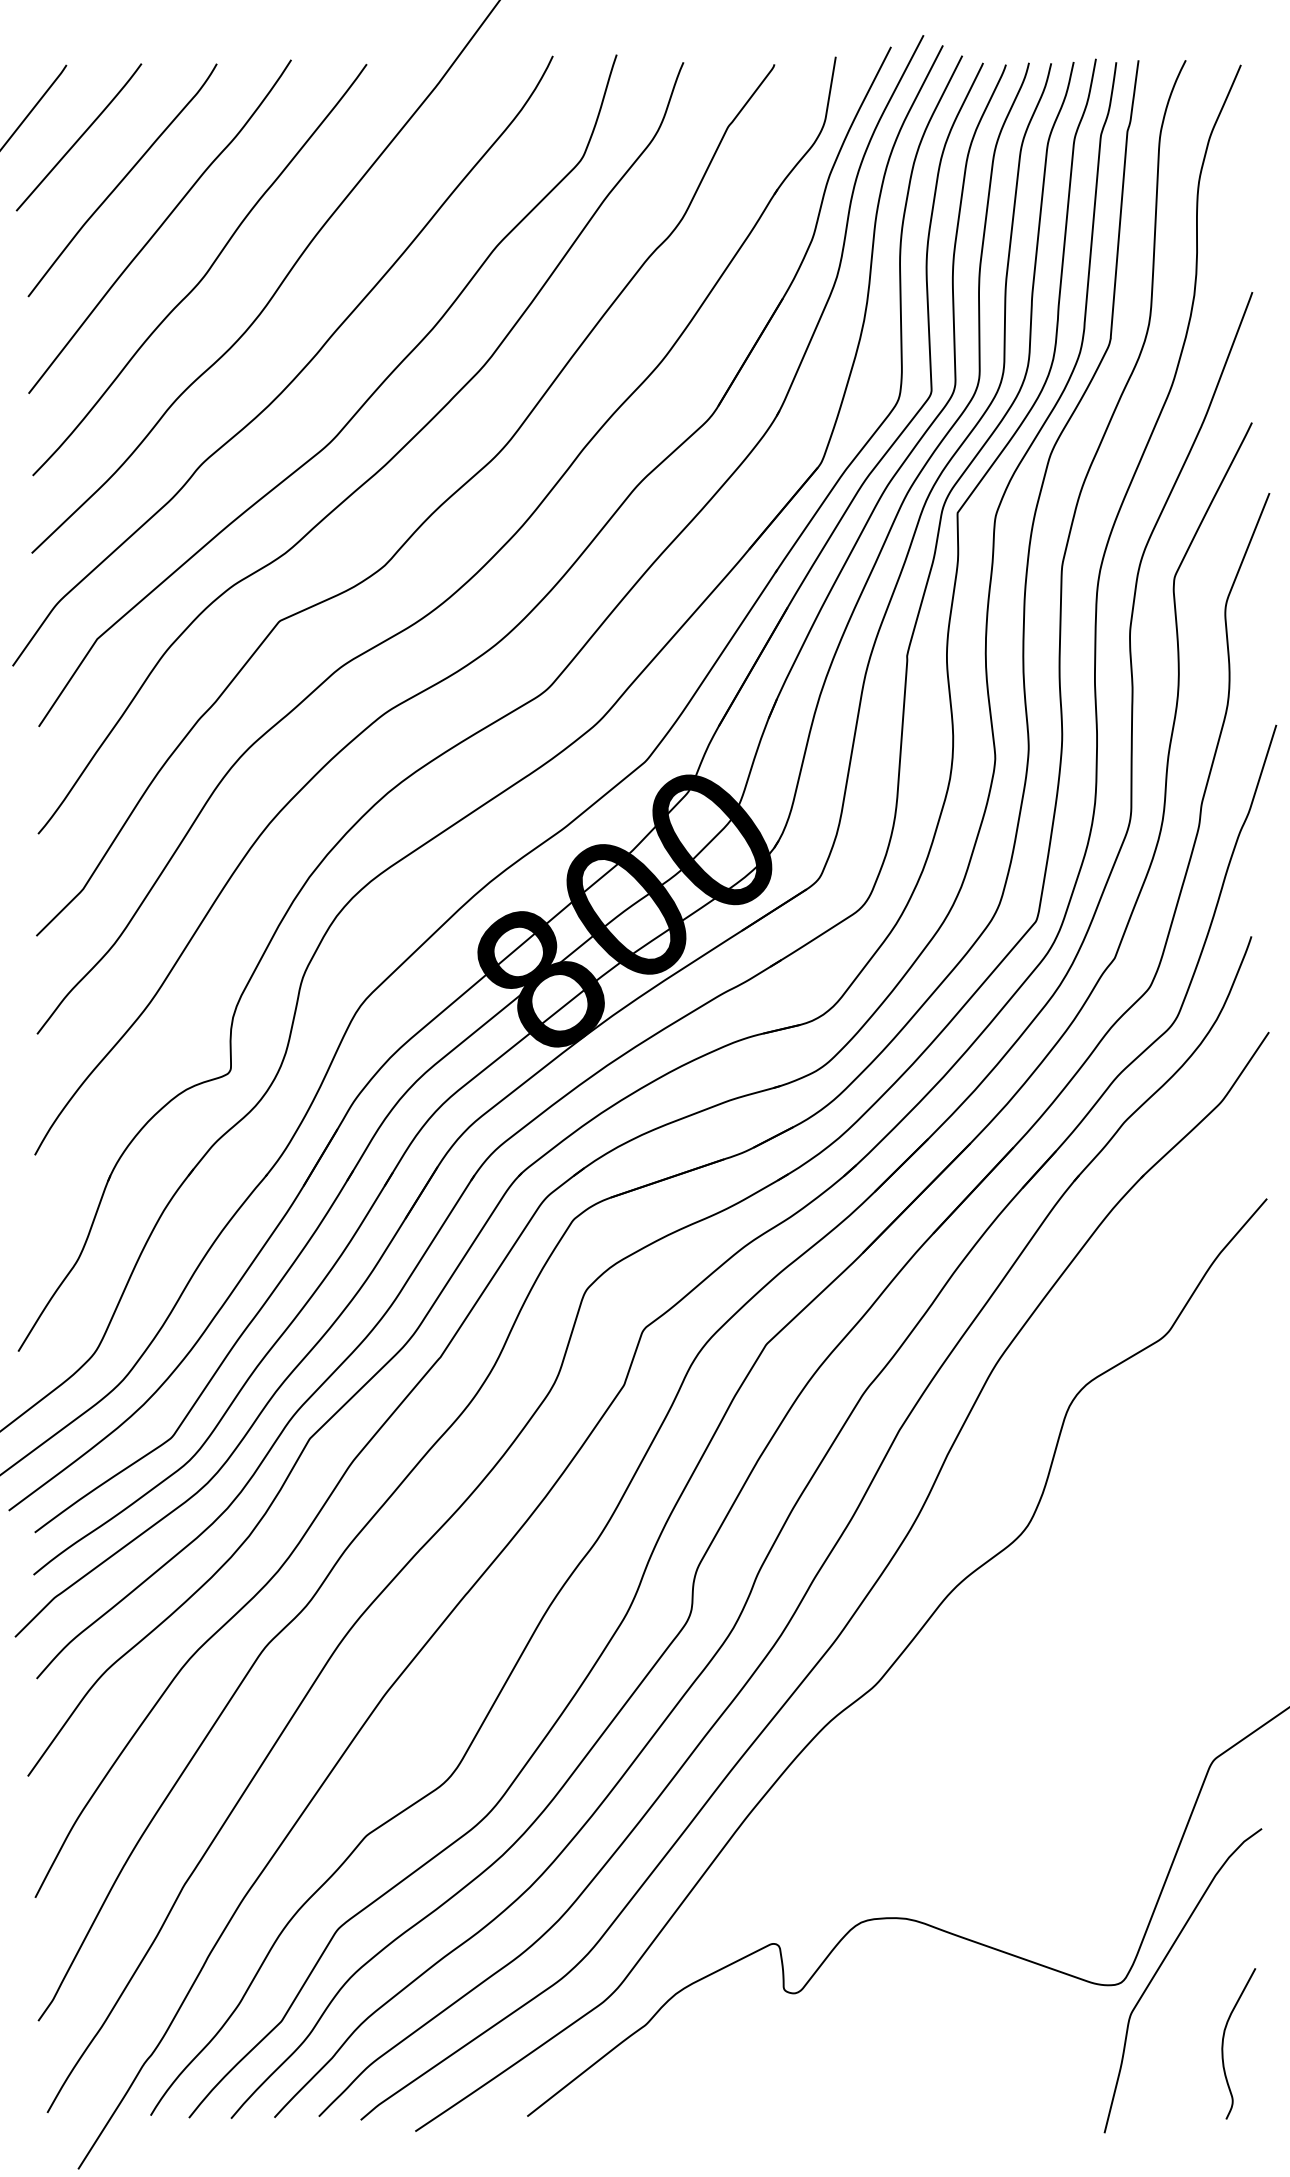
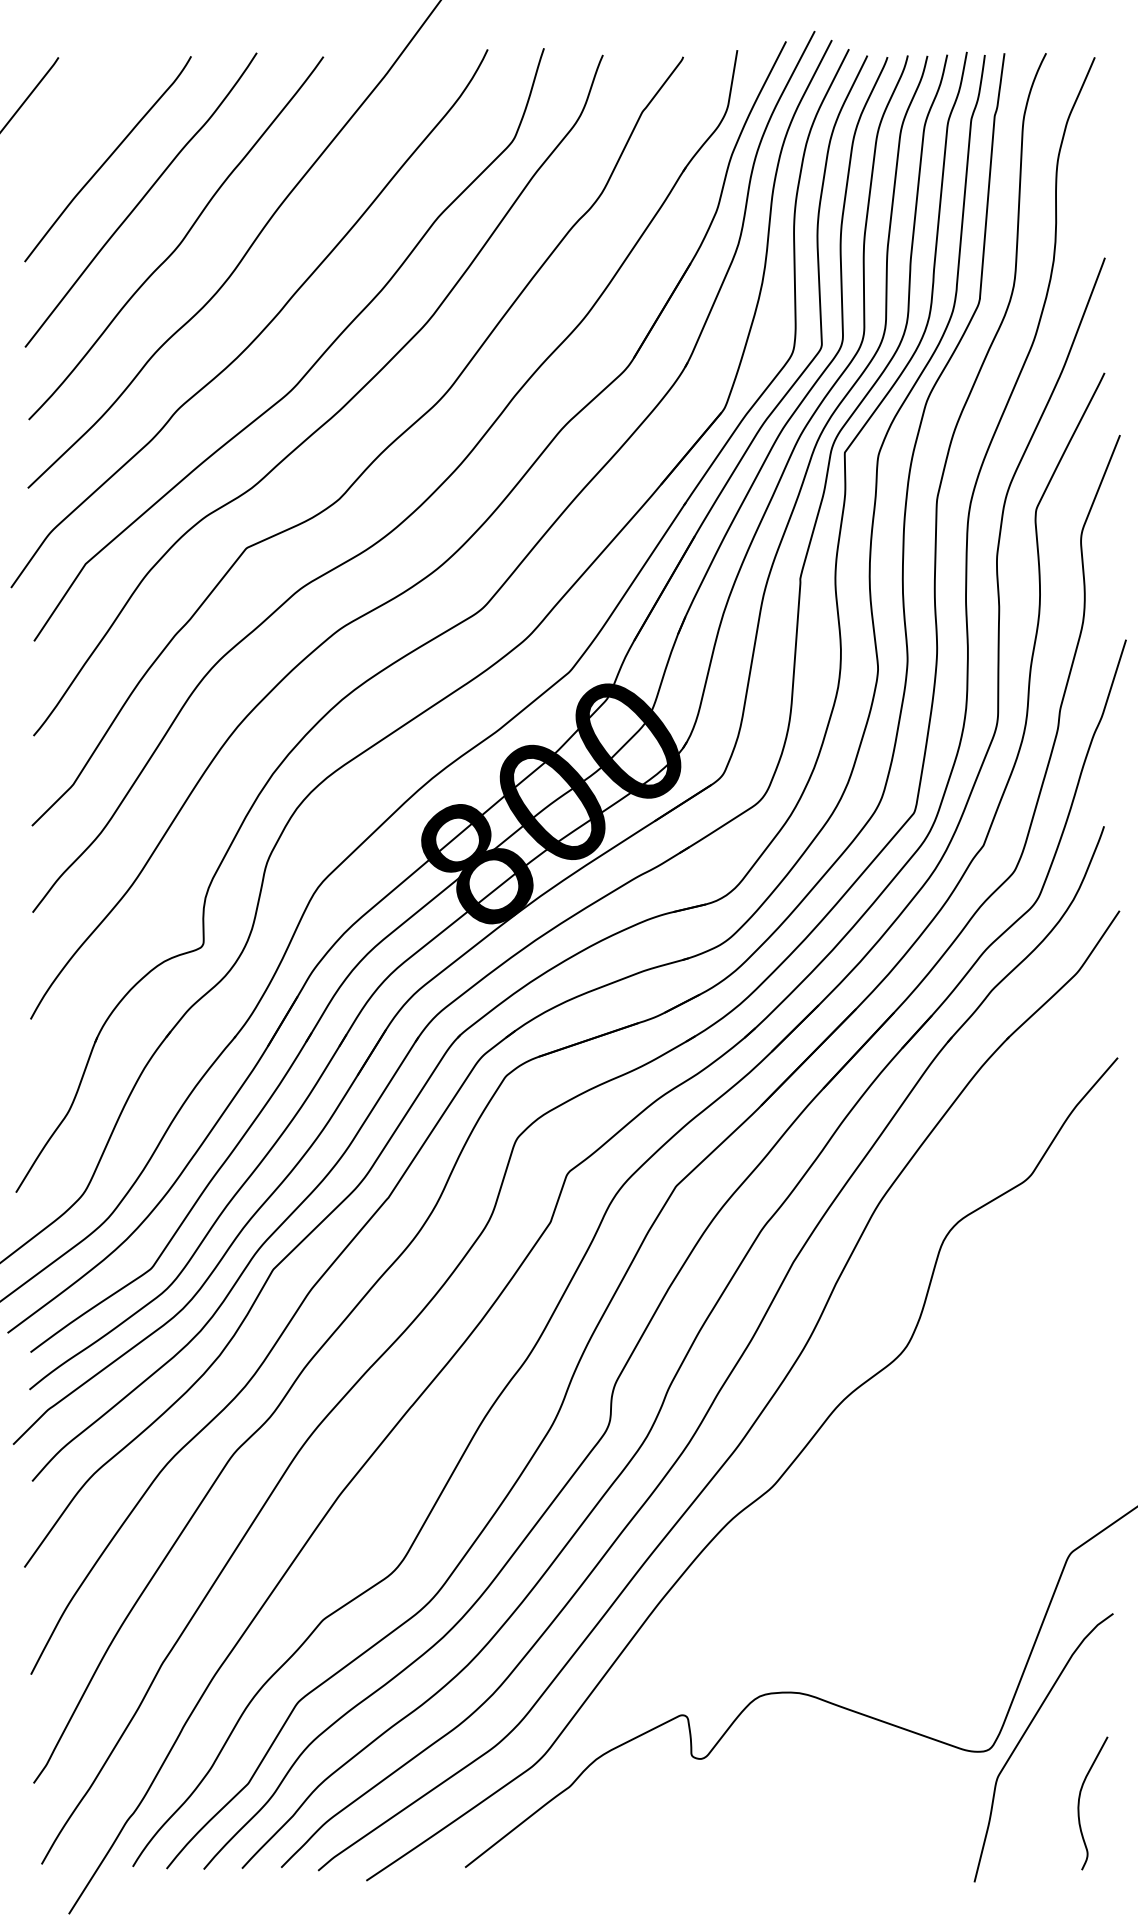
curve: (80, 136) -> (70, 120), removed

